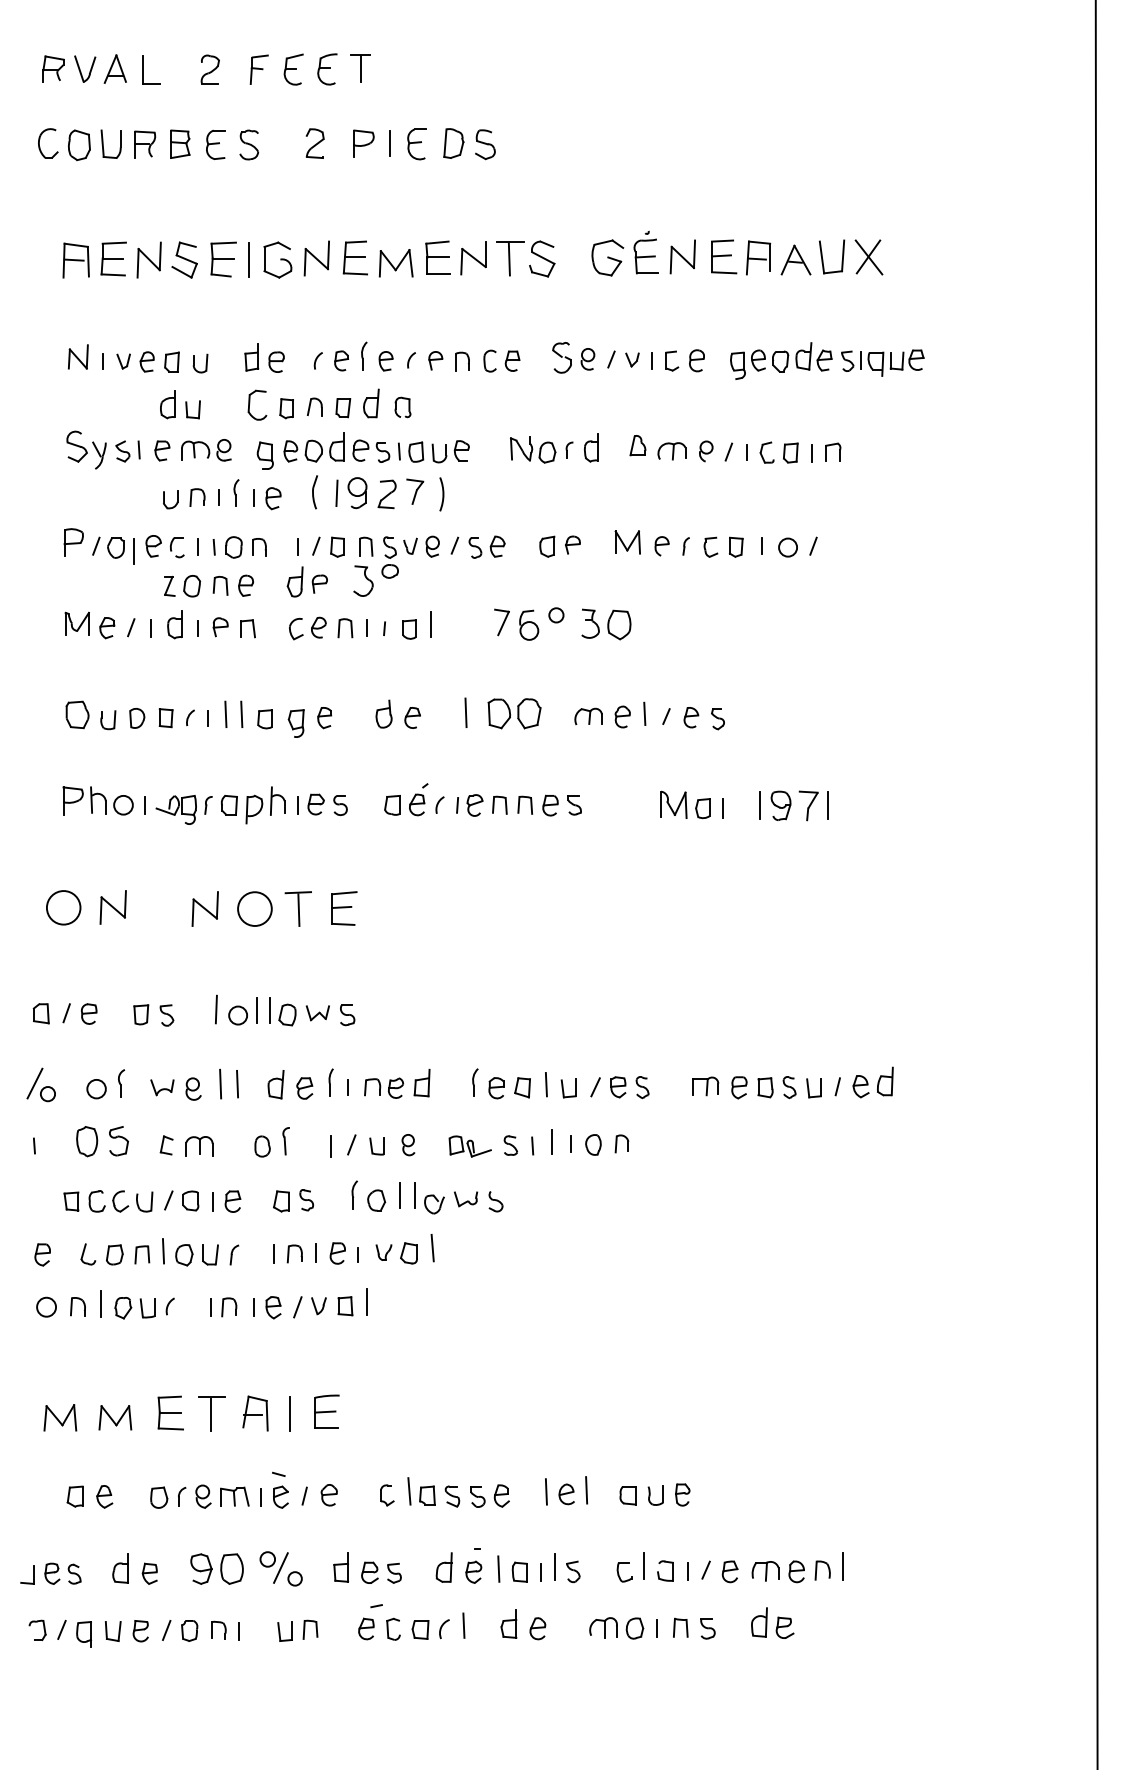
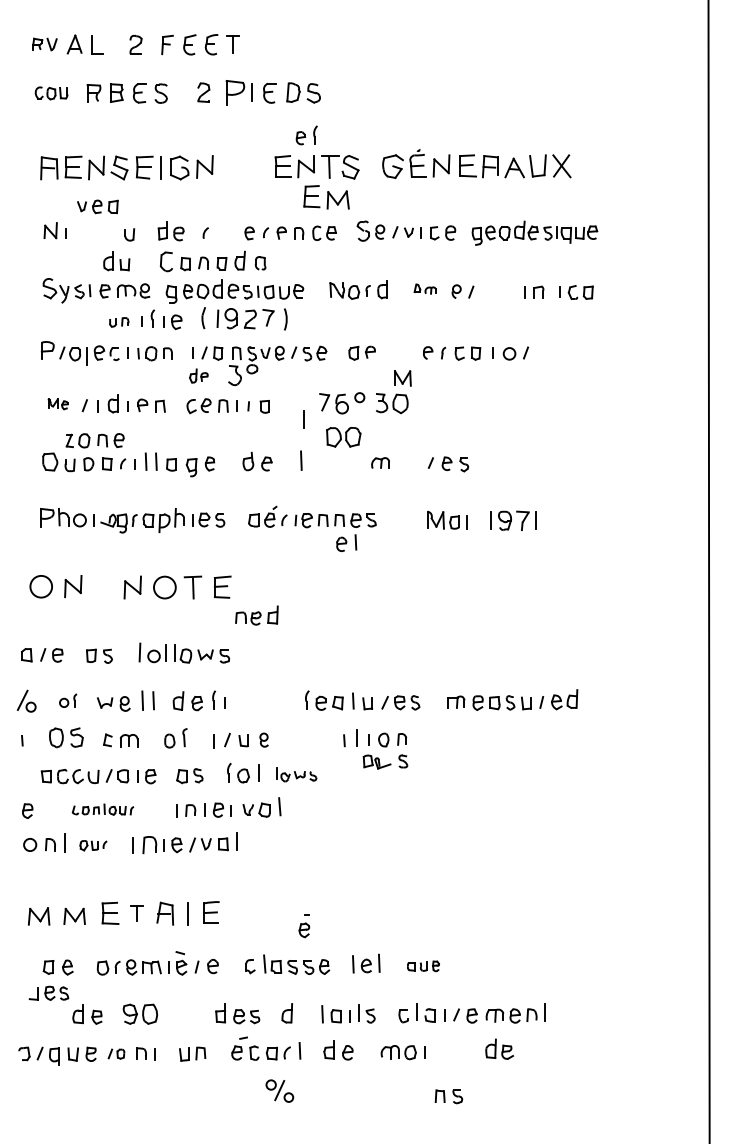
part: (68, 69) -> (44, 44), size x0.7
part: (364, 143) -> (235, 92), size x1.4
part: (79, 144) -> (51, 93), size x0.6
part: (378, 259) -> (326, 197), moved
part: (350, 356) -> (306, 135), moved
part: (147, 361) -> (97, 206), moved
part: (656, 446) -> (424, 288), size x0.6
part: (772, 452) -> (576, 292), moved
part: (184, 499) -> (119, 322), size x0.7
part: (627, 542) -> (402, 378), moved
part: (306, 581) -> (198, 375), size x0.7
part: (207, 585) -> (94, 440), moved
line: (429, 624) -> (303, 419), moved
part: (88, 625) -> (57, 404), size x0.6
part: (514, 714) -> (343, 437), moved
part: (630, 714) -> (346, 542), moved
part: (104, 1083) -> (67, 700), size x0.7
part: (396, 1083) -> (256, 615), moved
part: (483, 1145) -> (385, 761), moved
part: (458, 1198) -> (296, 774), size x0.7
part: (158, 1252) -> (102, 809), size x0.6
part: (223, 1306) -> (144, 844), size x1.4
part: (144, 1308) -> (93, 845), size x0.7
part: (212, 1413) -> (137, 913), size x0.7
part: (654, 1495) -> (423, 966), size x0.7
part: (473, 1566) -> (304, 926), moved
part: (280, 1567) -> (279, 1090), moved
part: (50, 1572) -> (48, 992), moved
part: (693, 1628) -> (448, 1096), moved
part: (180, 1629) -> (116, 1053), size x0.7

